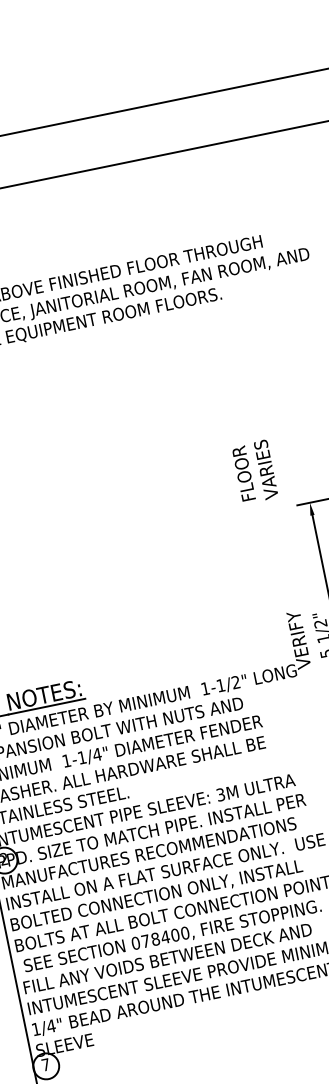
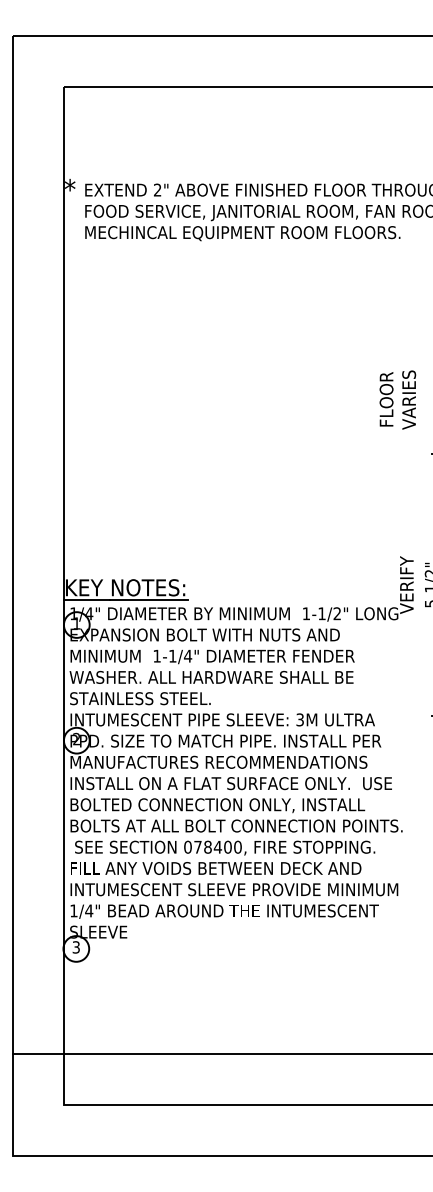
text: (254, 471) -> (397, 399), moved
text: (45, 1065) -> (75, 947), 7 -> 3

